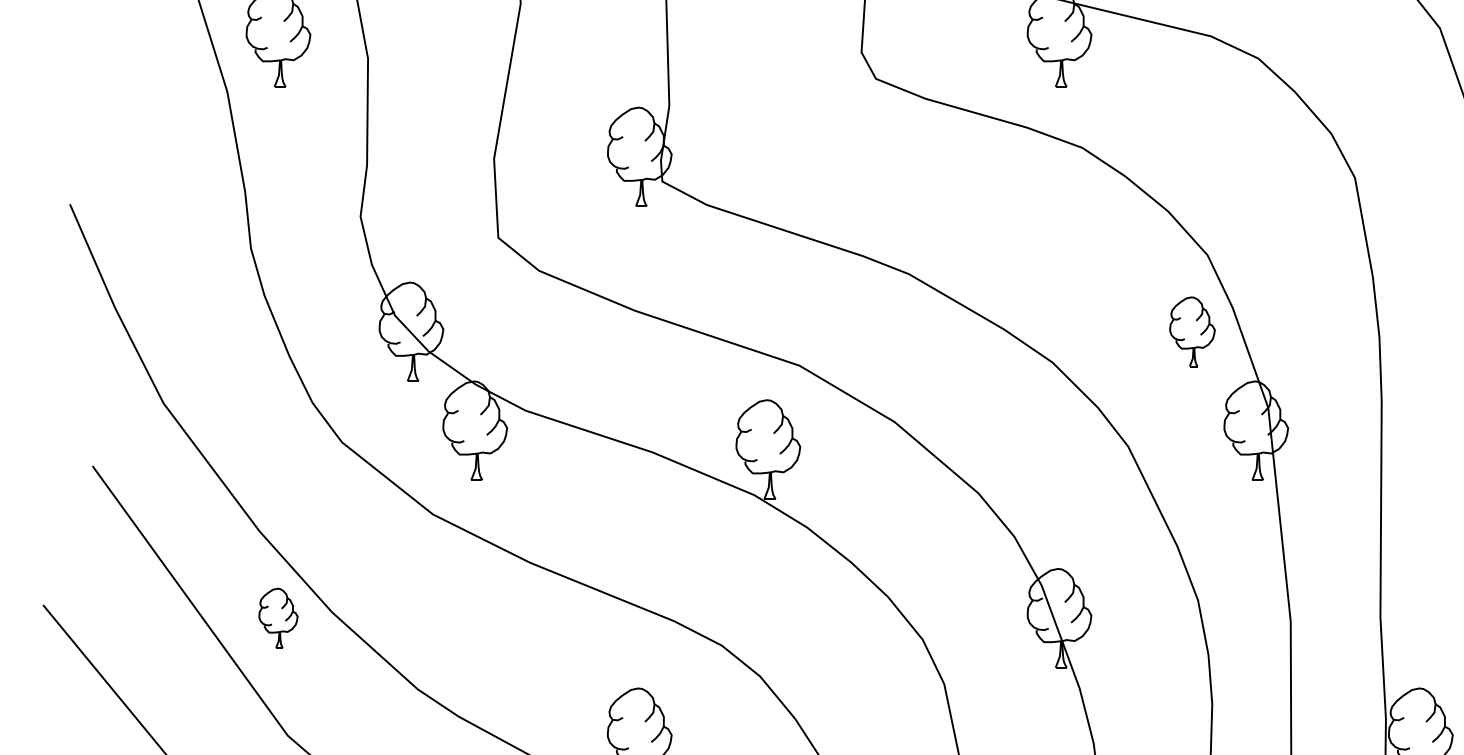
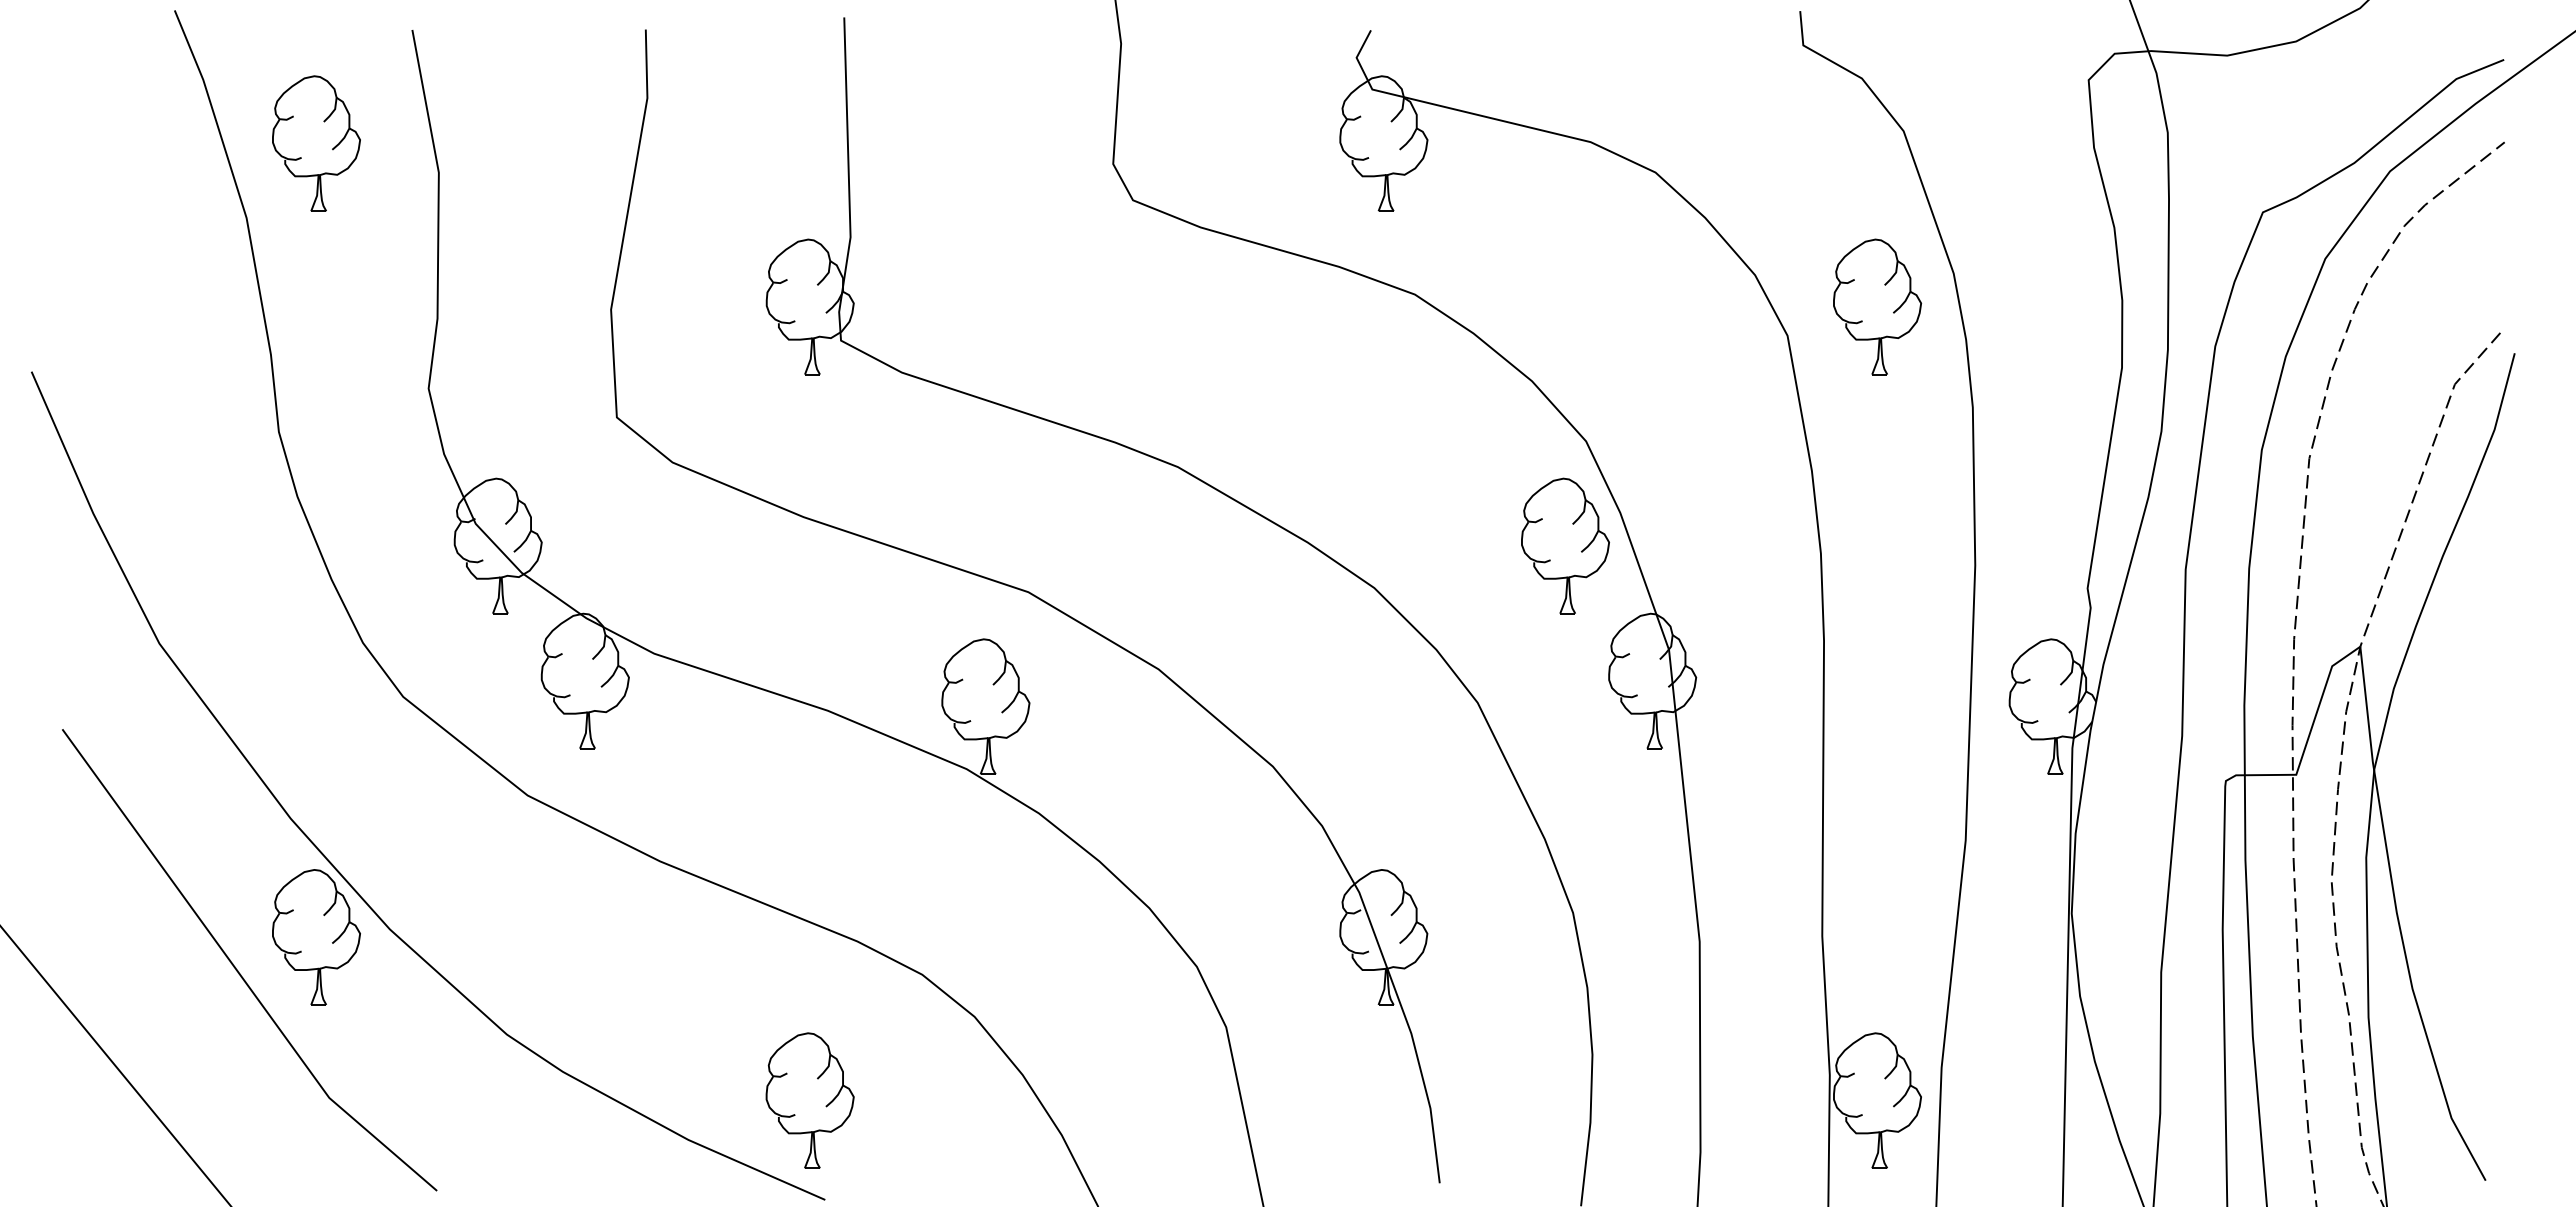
part: (1420, 156) -> (1877, 306), added
part: (1192, 331) -> (1565, 545), size x1.43
part: (278, 618) -> (316, 937), size x1.67

